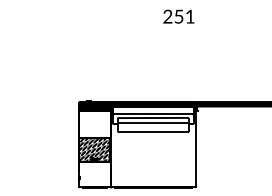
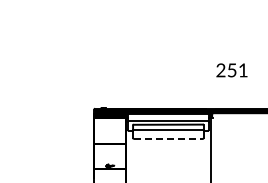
text: (178, 16) -> (231, 70), moved
line: (153, 132) -> (168, 139), solid -> dashed
hatch: (94, 149) -> (109, 156), removed

